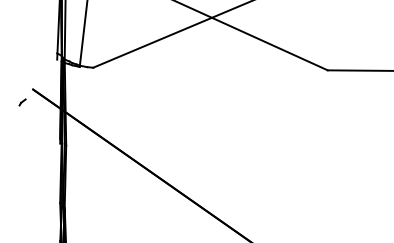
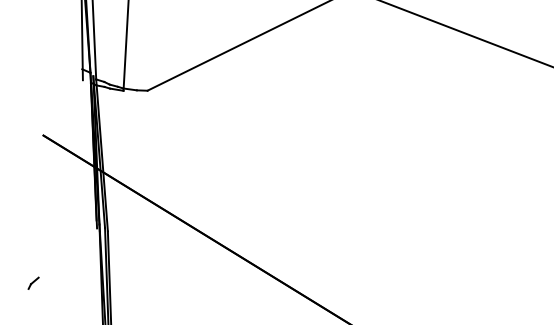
part: (22, 102) -> (33, 283), moved

